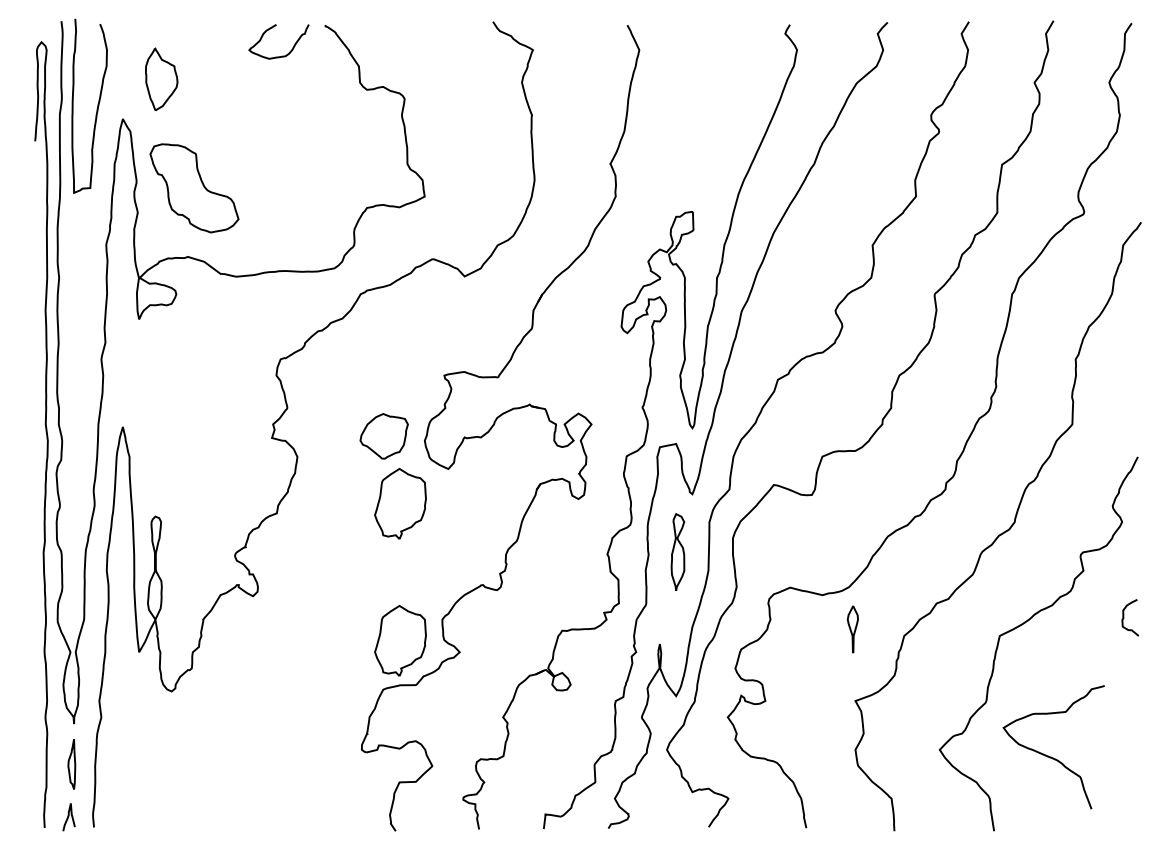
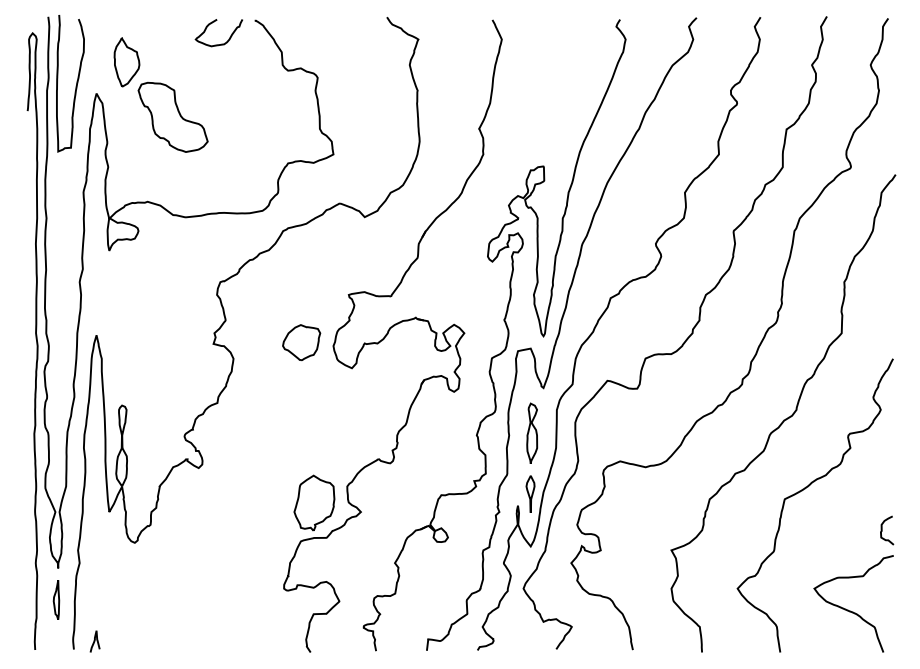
part: (194, 188) -> (173, 117), moved
part: (400, 503) -> (314, 395), removed
curve: (1124, 617) -> (882, 530), moved
part: (852, 629) -> (530, 494), moved
curve: (1051, 756) -> (852, 611), moved
curve: (68, 817) -> (94, 641), moved

